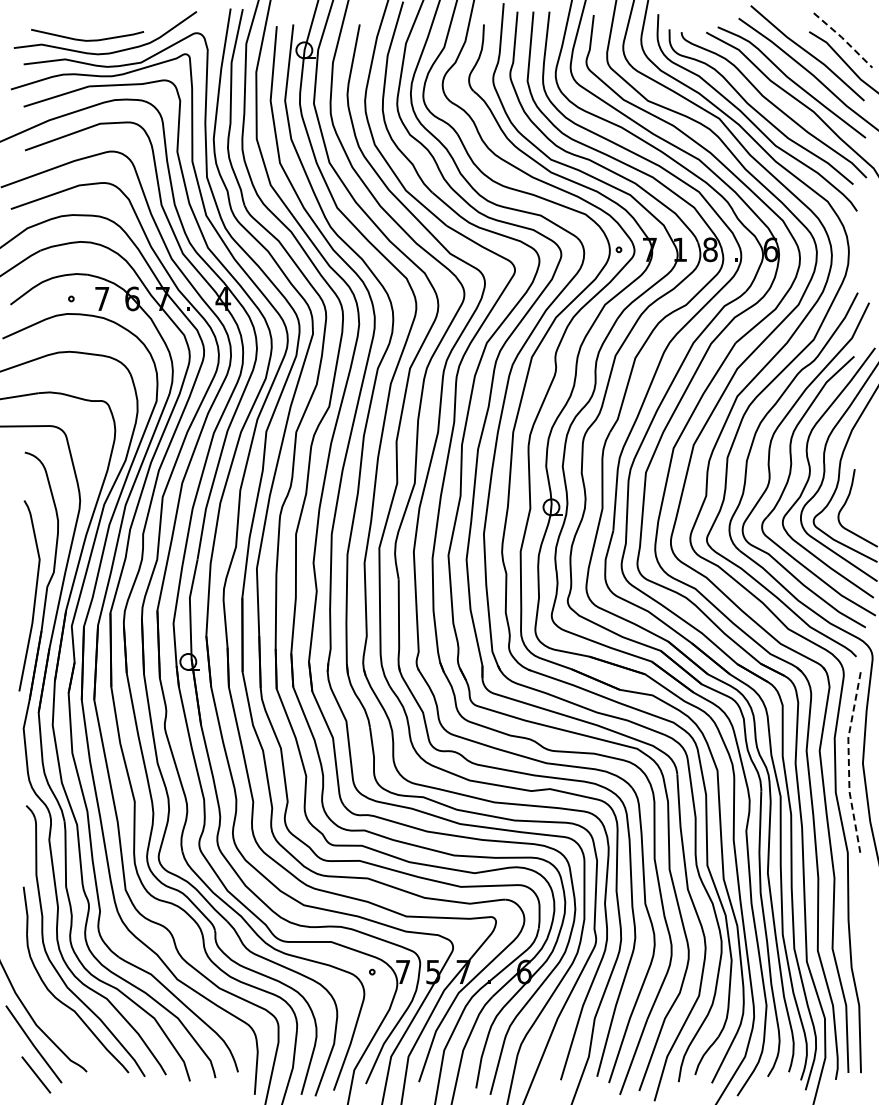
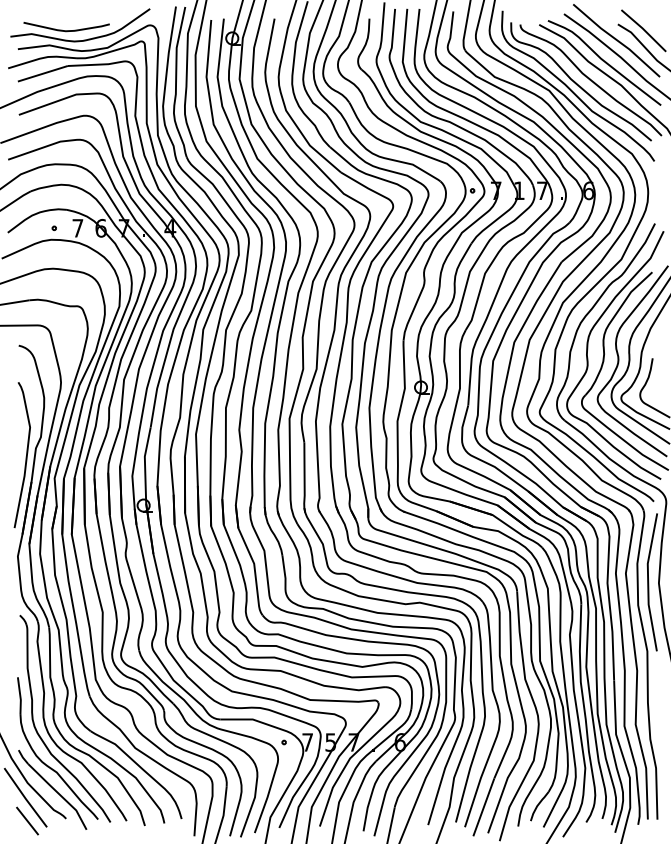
line: (843, 39) -> (644, 30), dashed -> solid
text: (710, 249) -> (542, 190), 8 -> 7
line: (848, 762) -> (647, 582), dashed -> solid
part: (69, 1033) -> (52, 789), added

